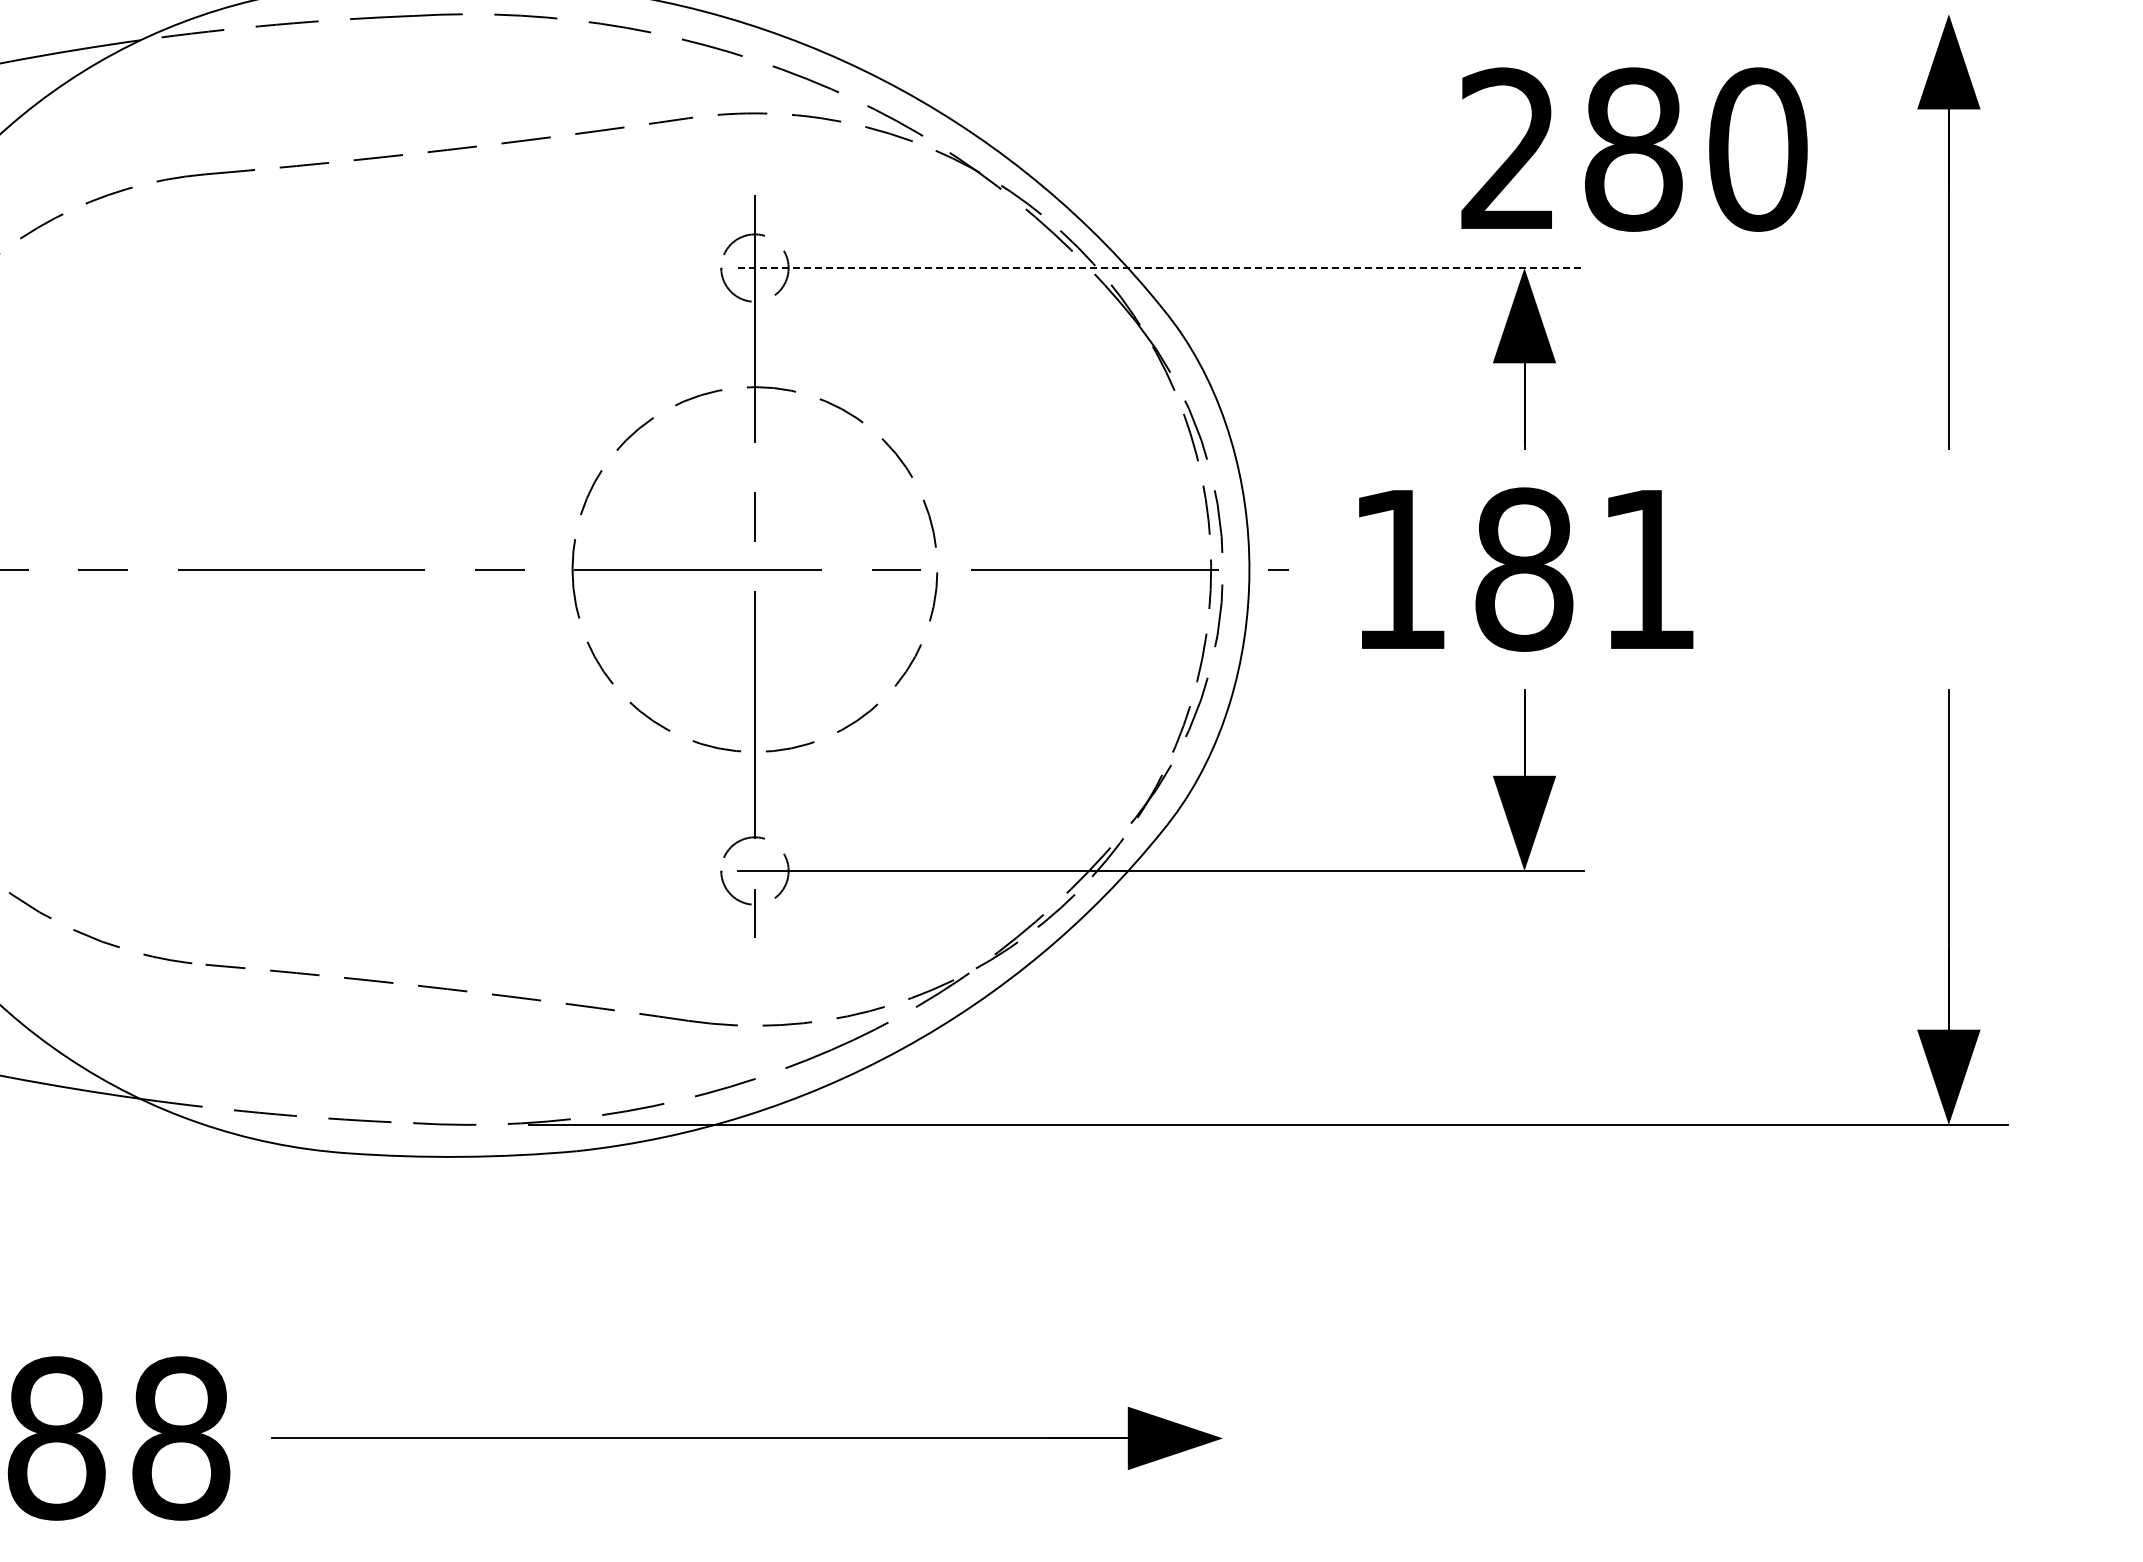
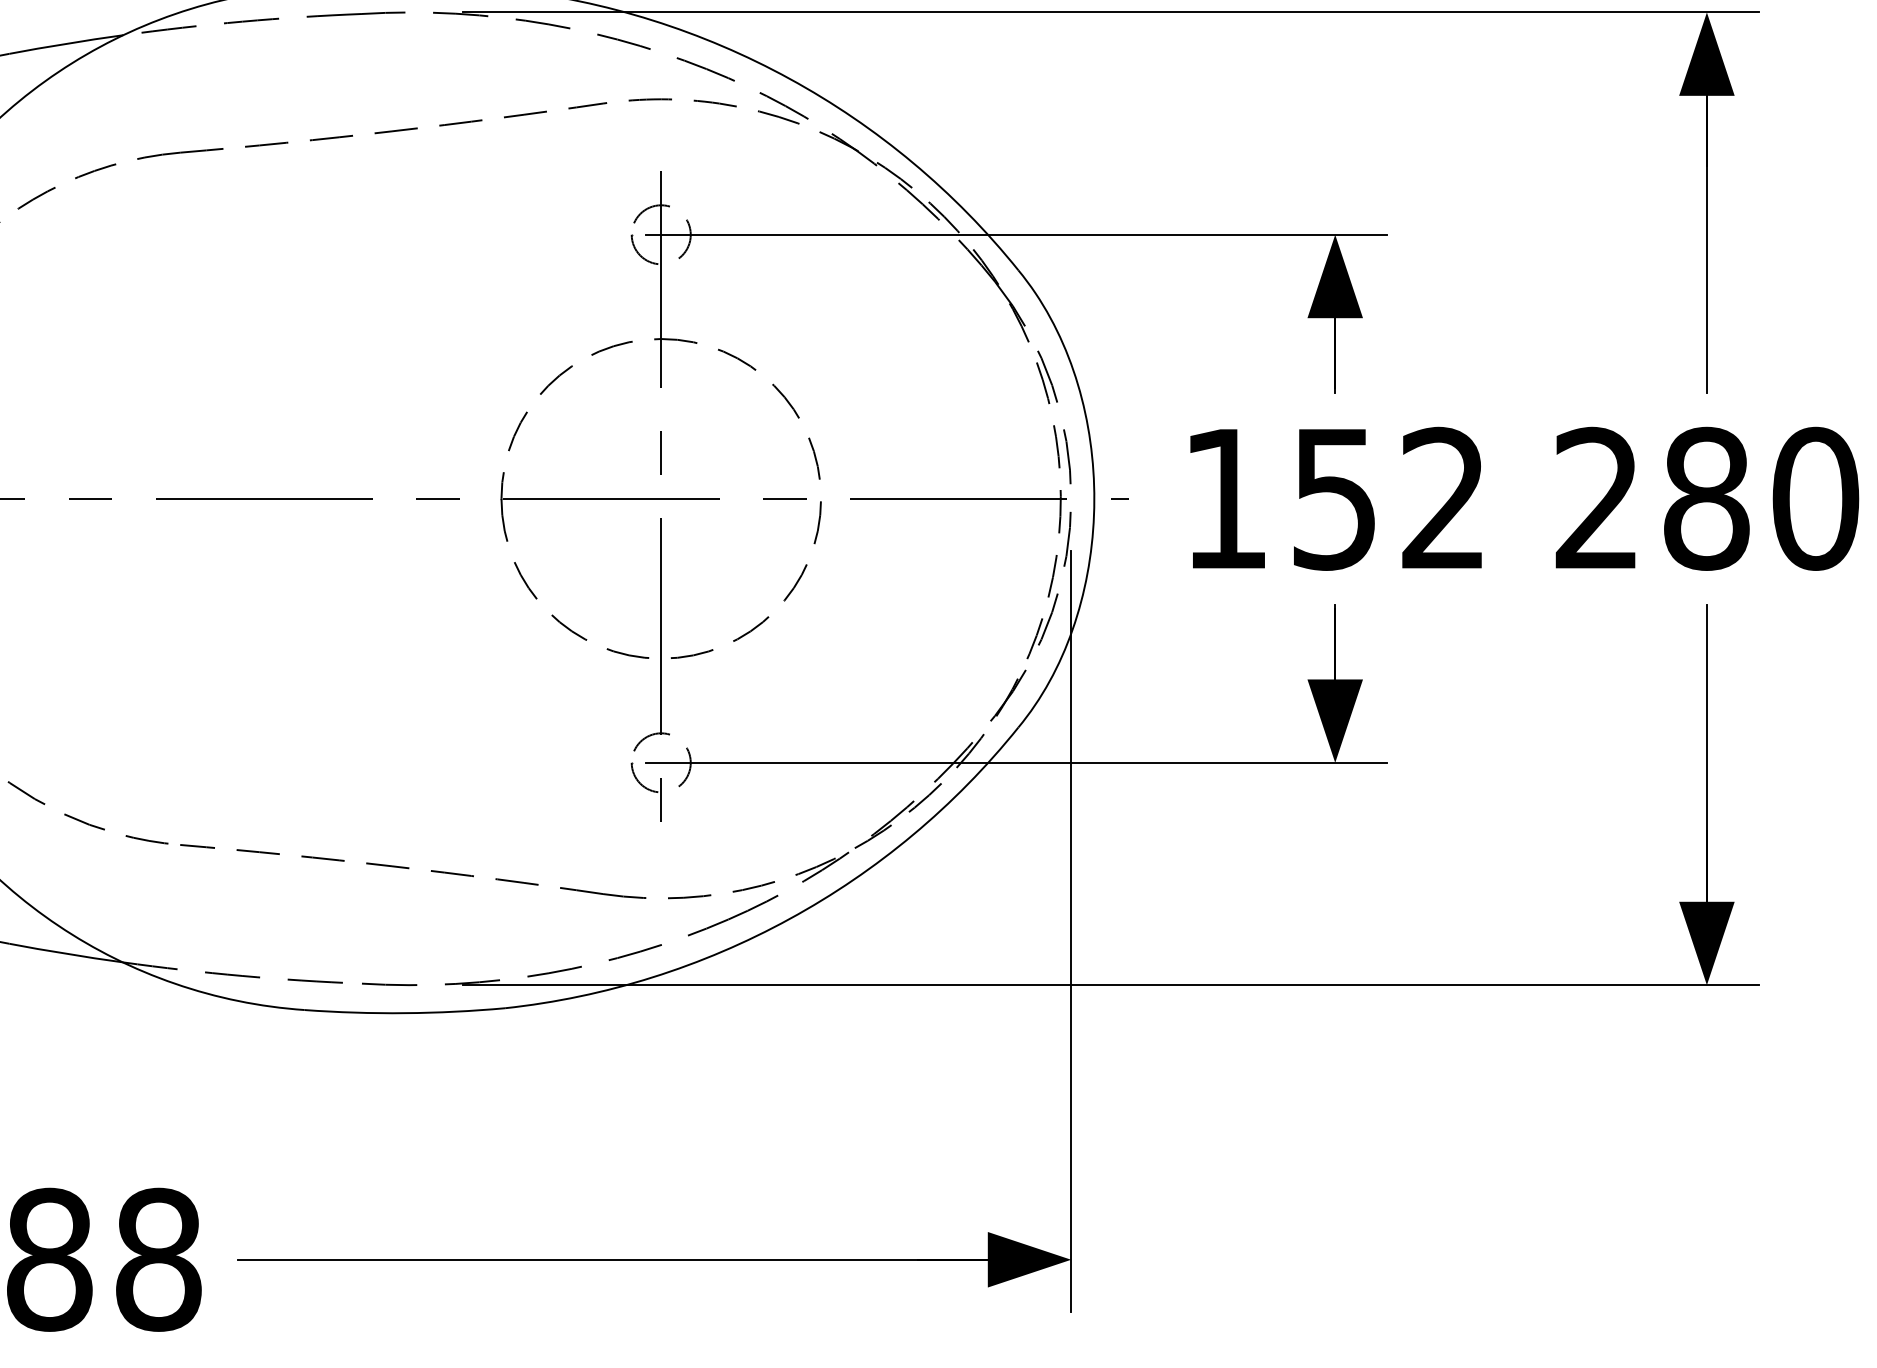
line: (1268, 14) -> (1111, 12), added
text: (1634, 149) -> (1707, 498), moved
line: (1161, 268) -> (1017, 235), dashed -> solid
text: (1584, 569) -> (1387, 498), 181 -> 152
line: (1223, 1063) -> (1071, 931), added

